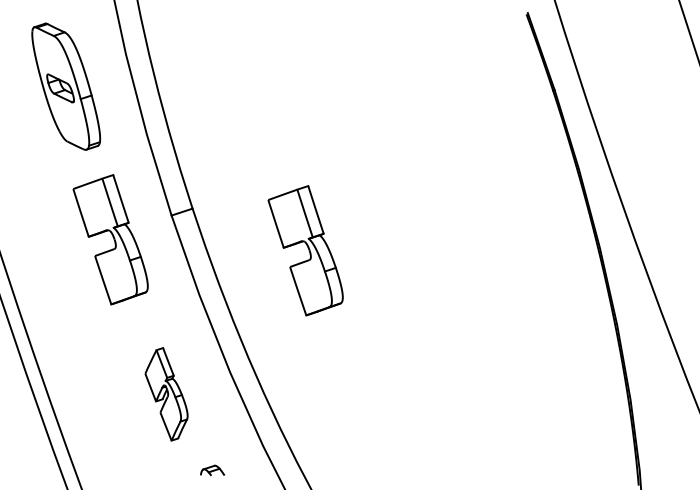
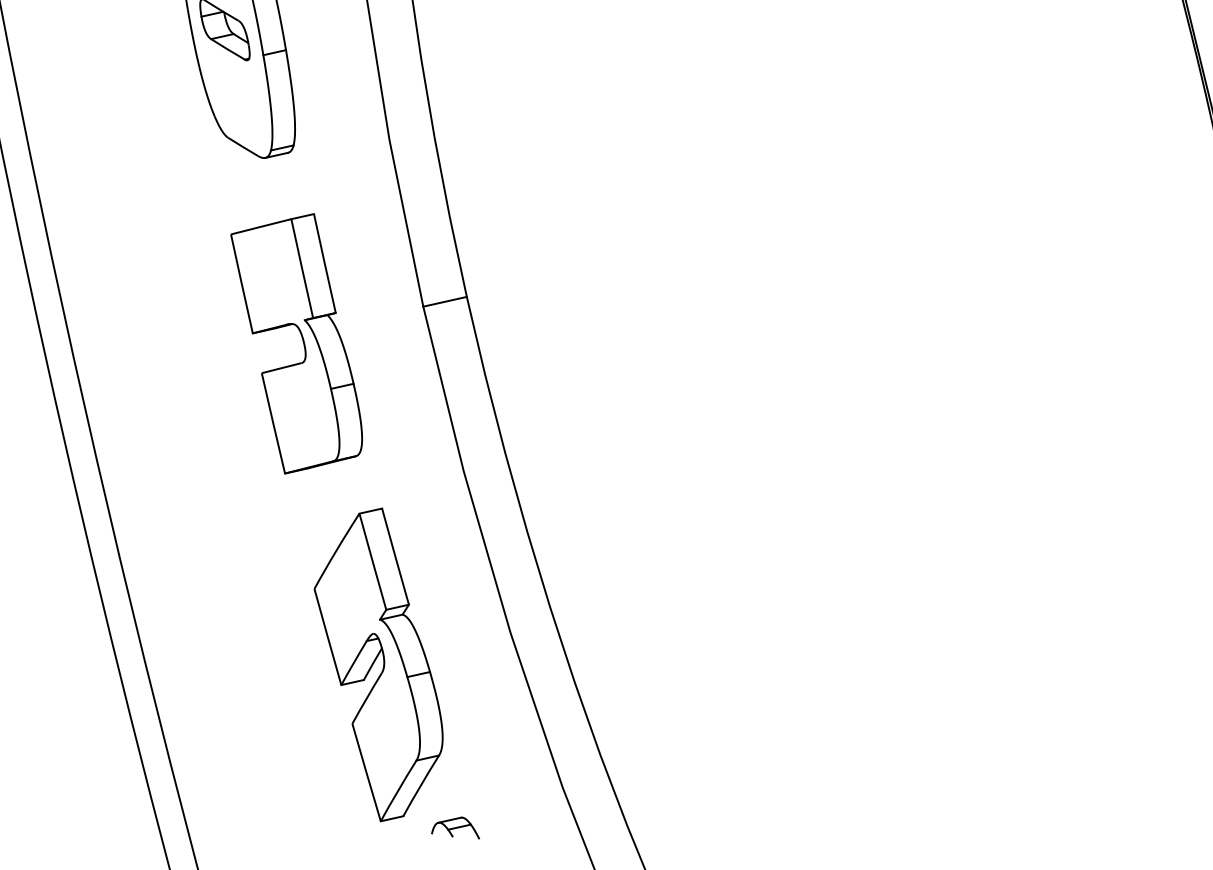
part: (305, 250) -> (685, 402), removed
part: (166, 394) -> (378, 665), size x1.67

